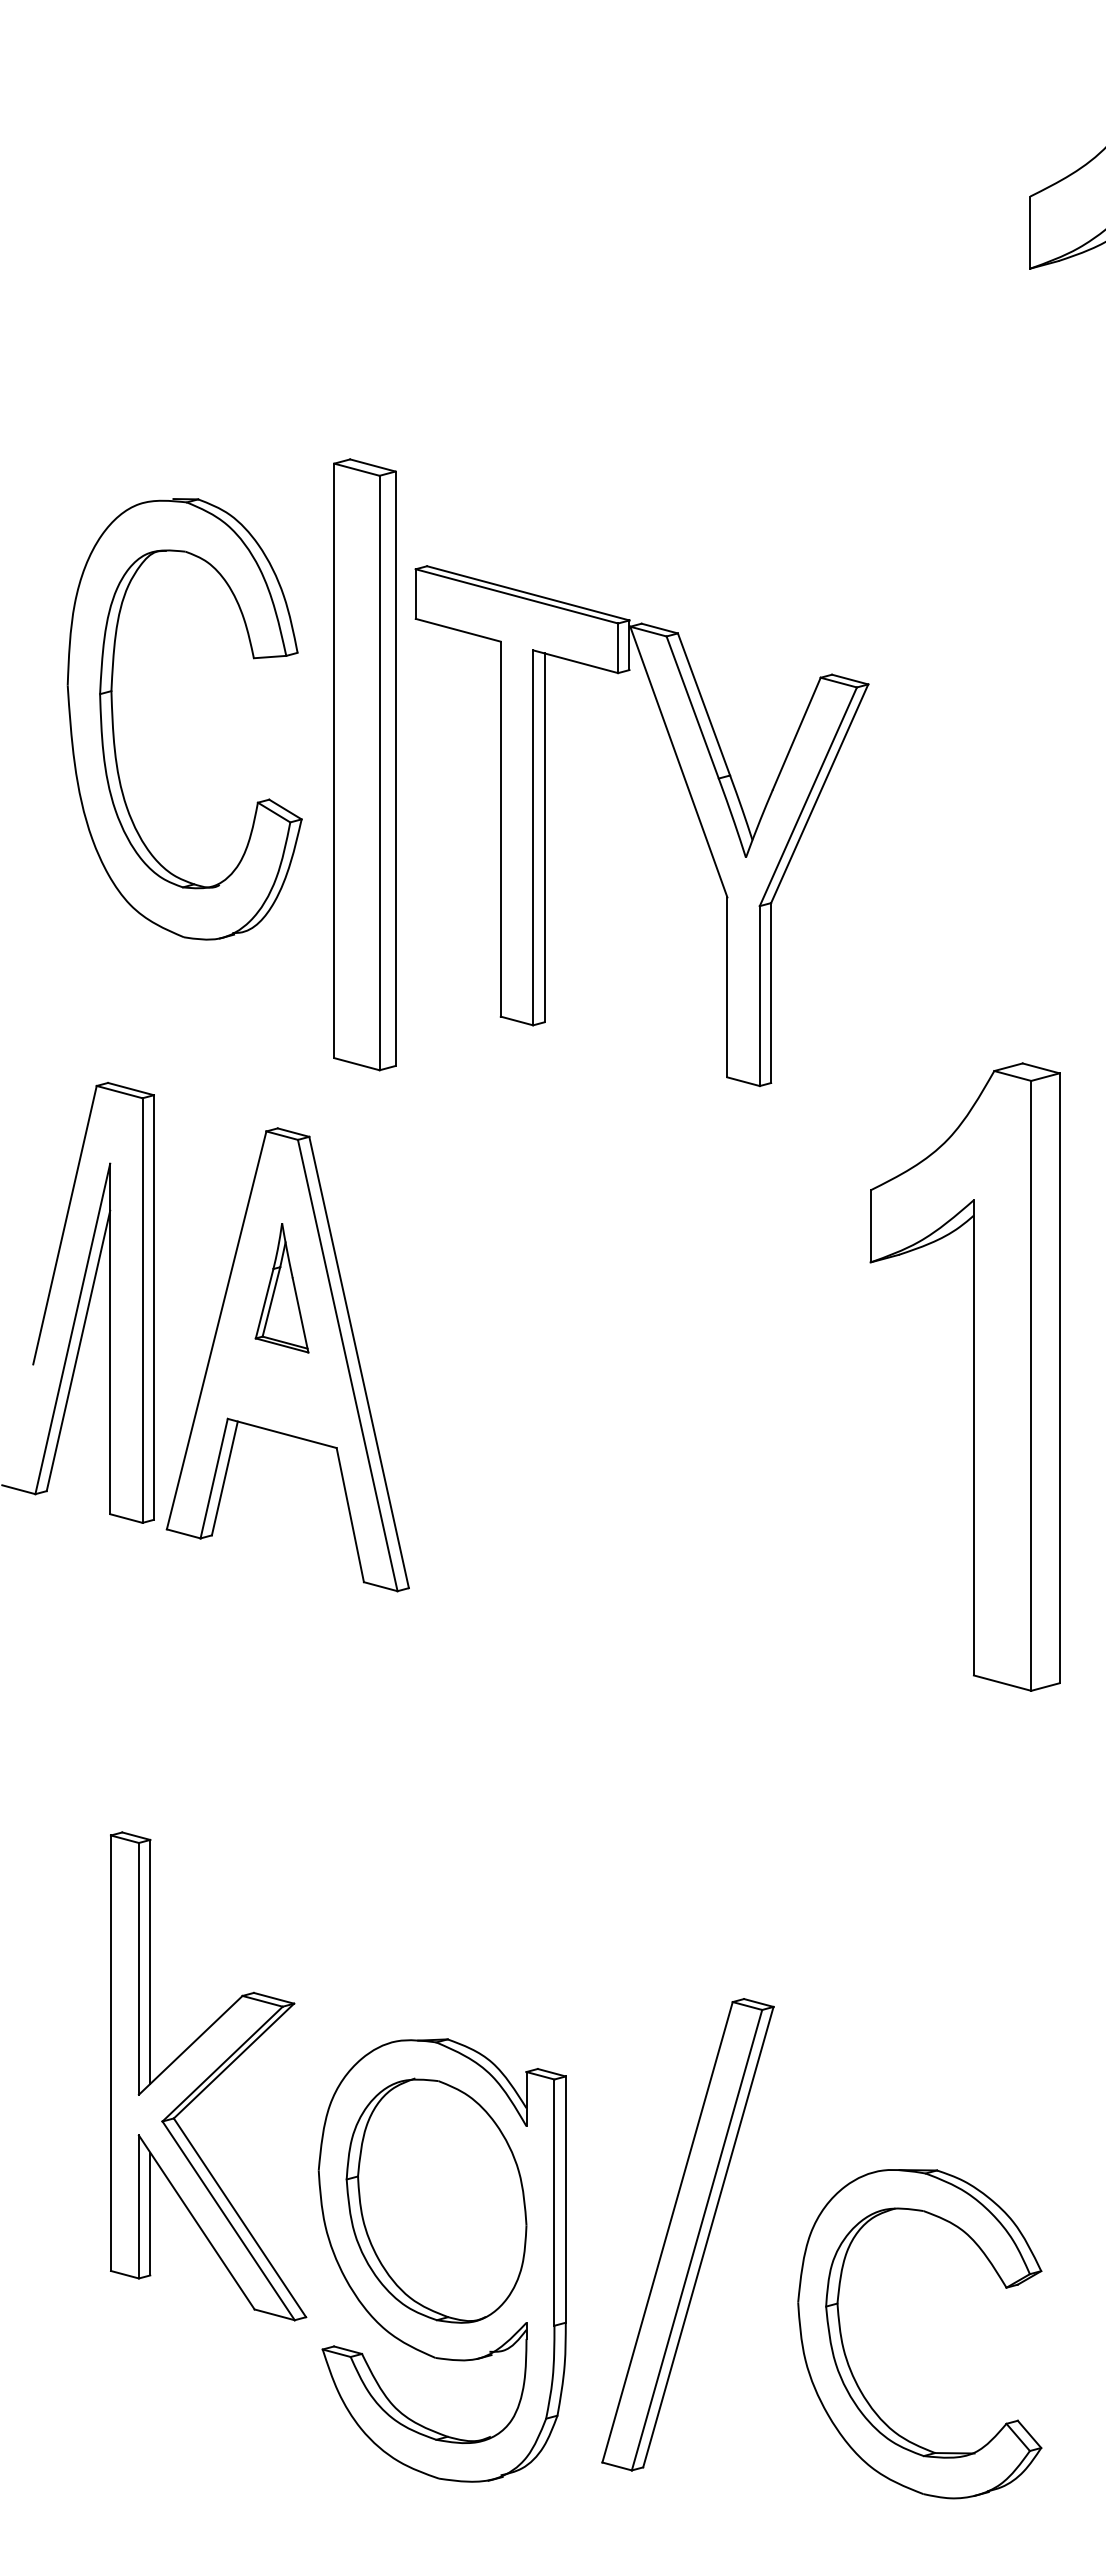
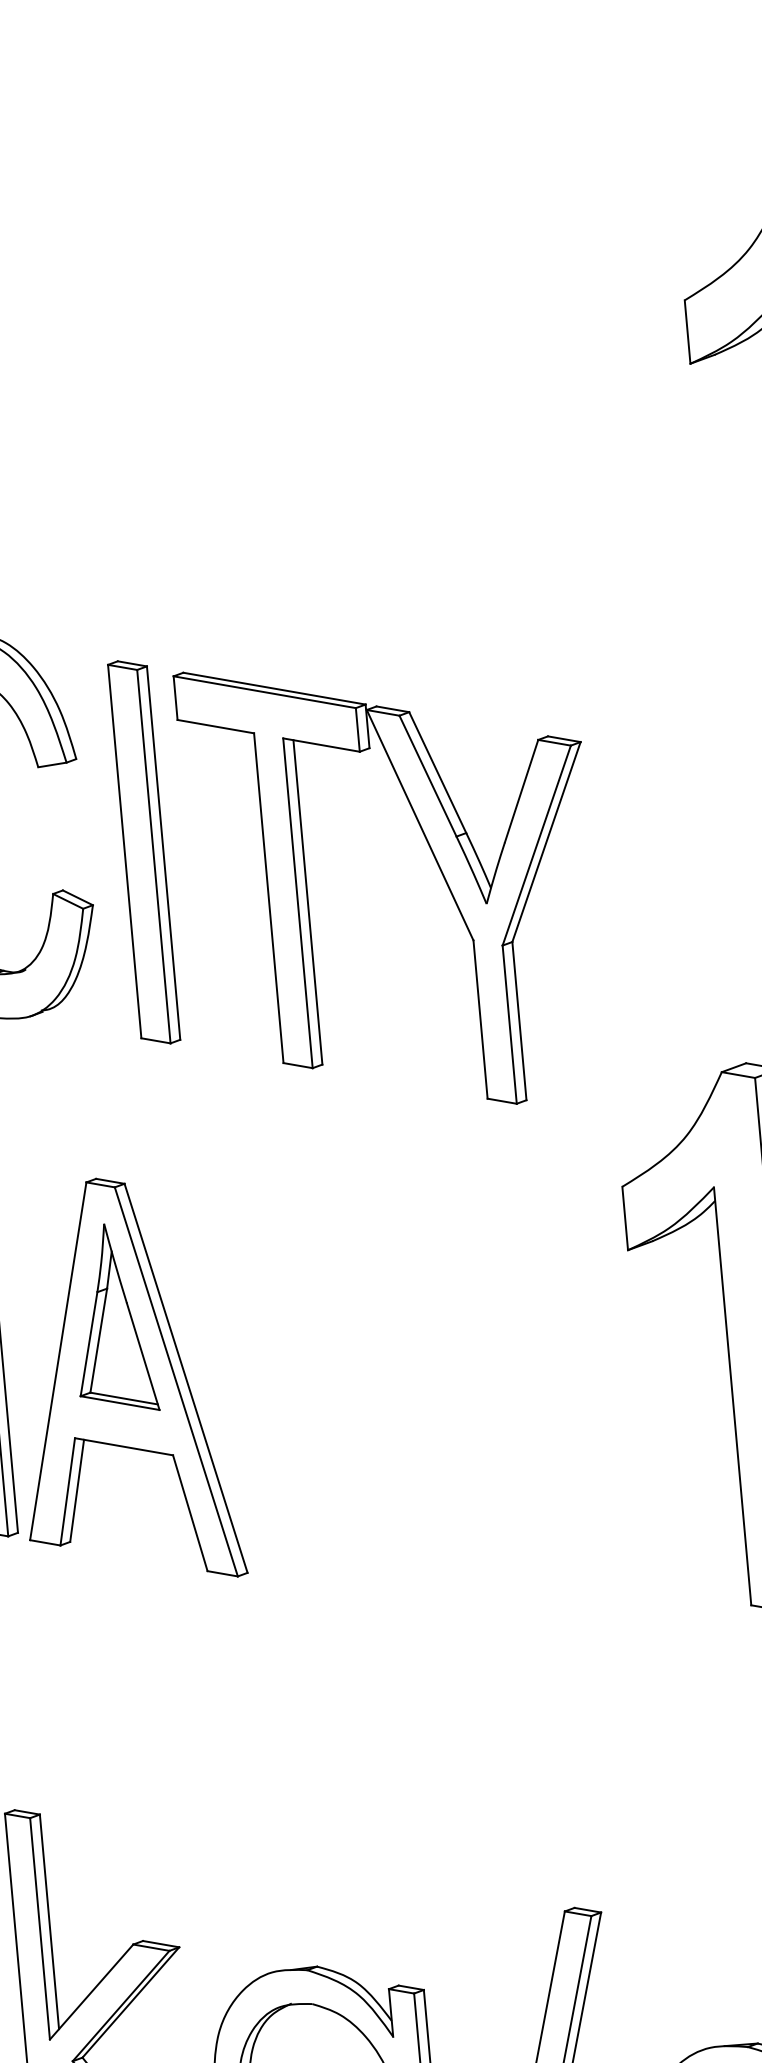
part: (364, 764) -> (143, 852), size x0.71
part: (281, 1287) -> (111, 1318), size x1.67

